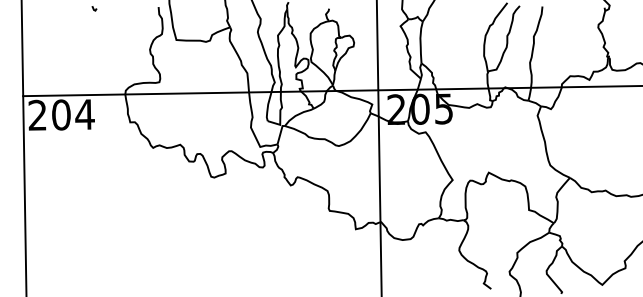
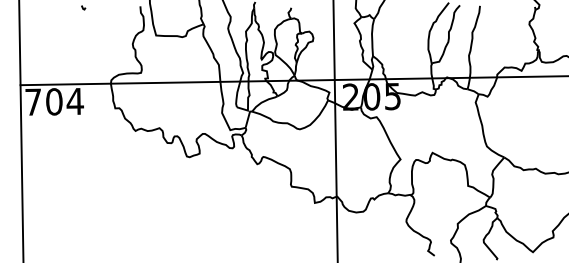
text: (36, 114) -> (32, 101), 204 -> 704

